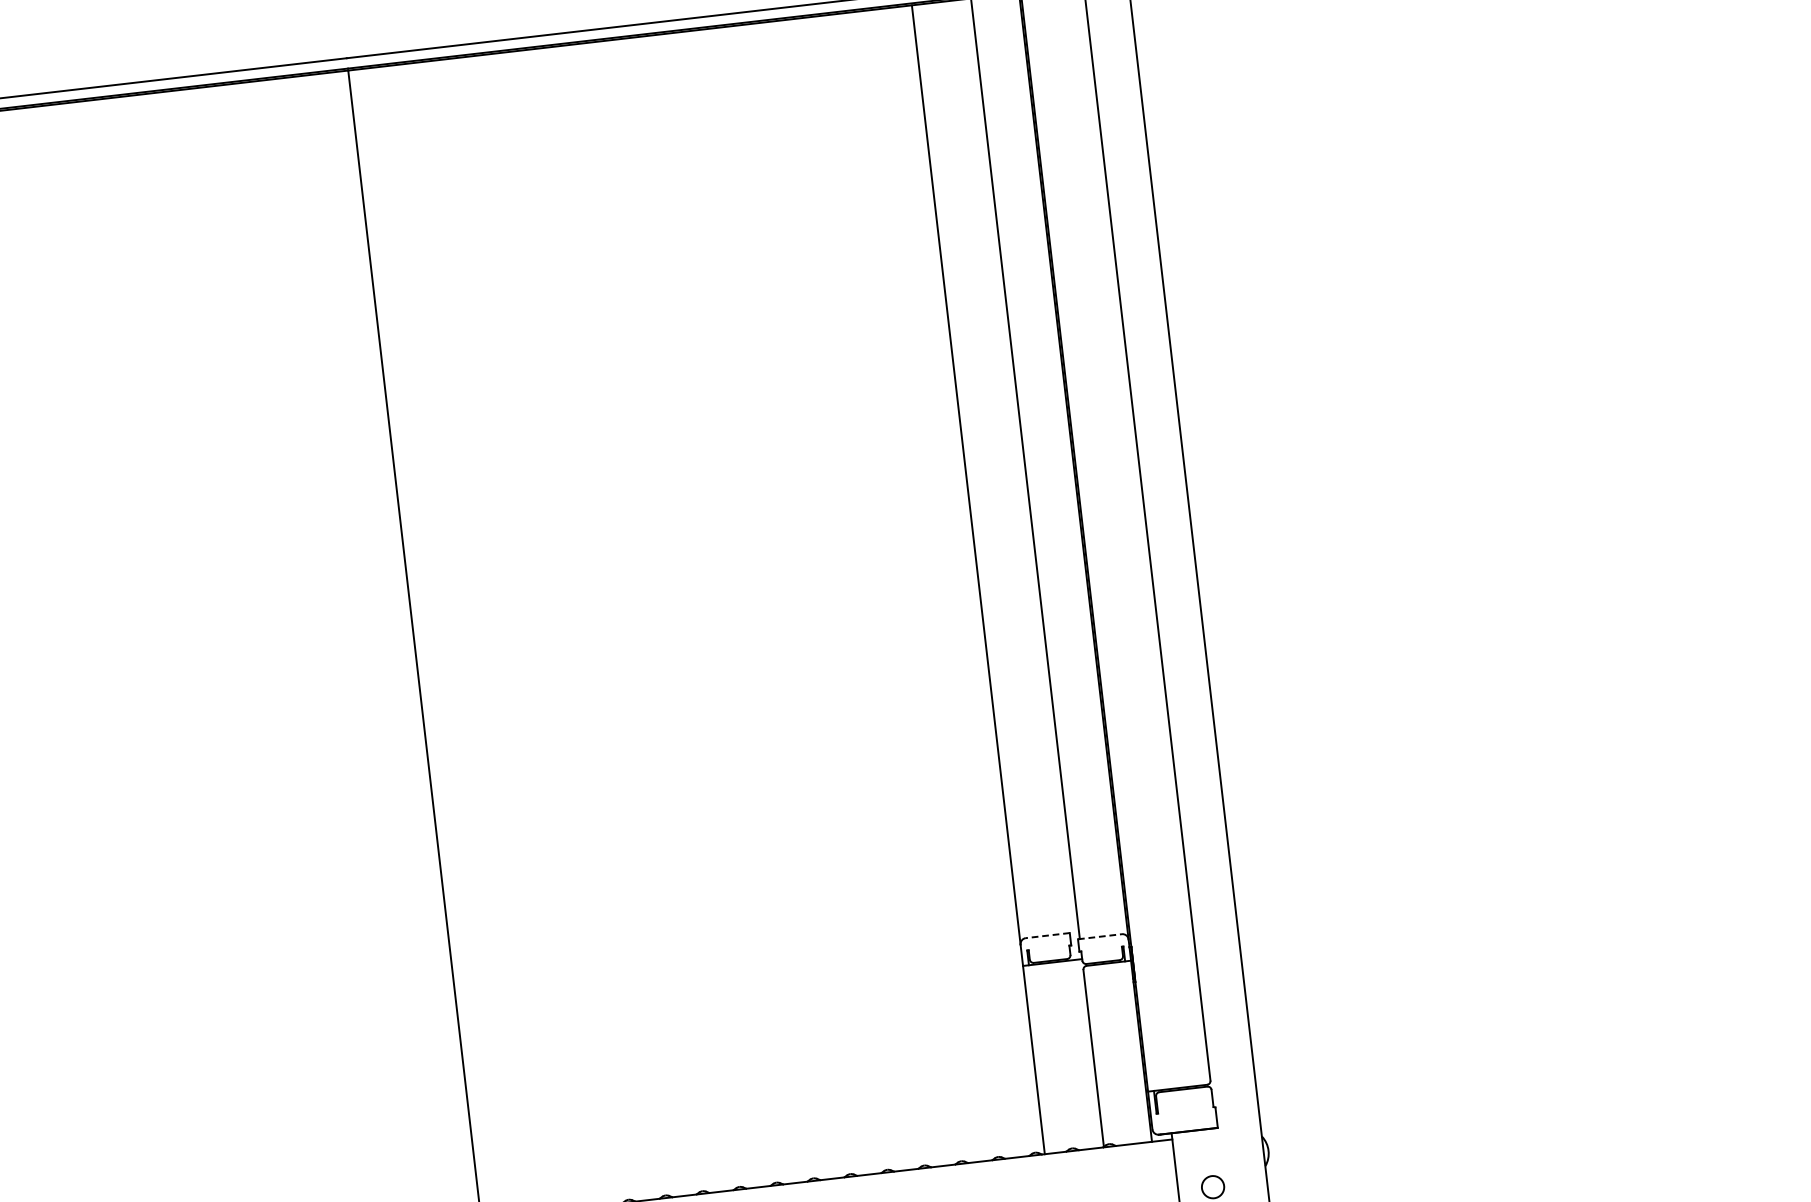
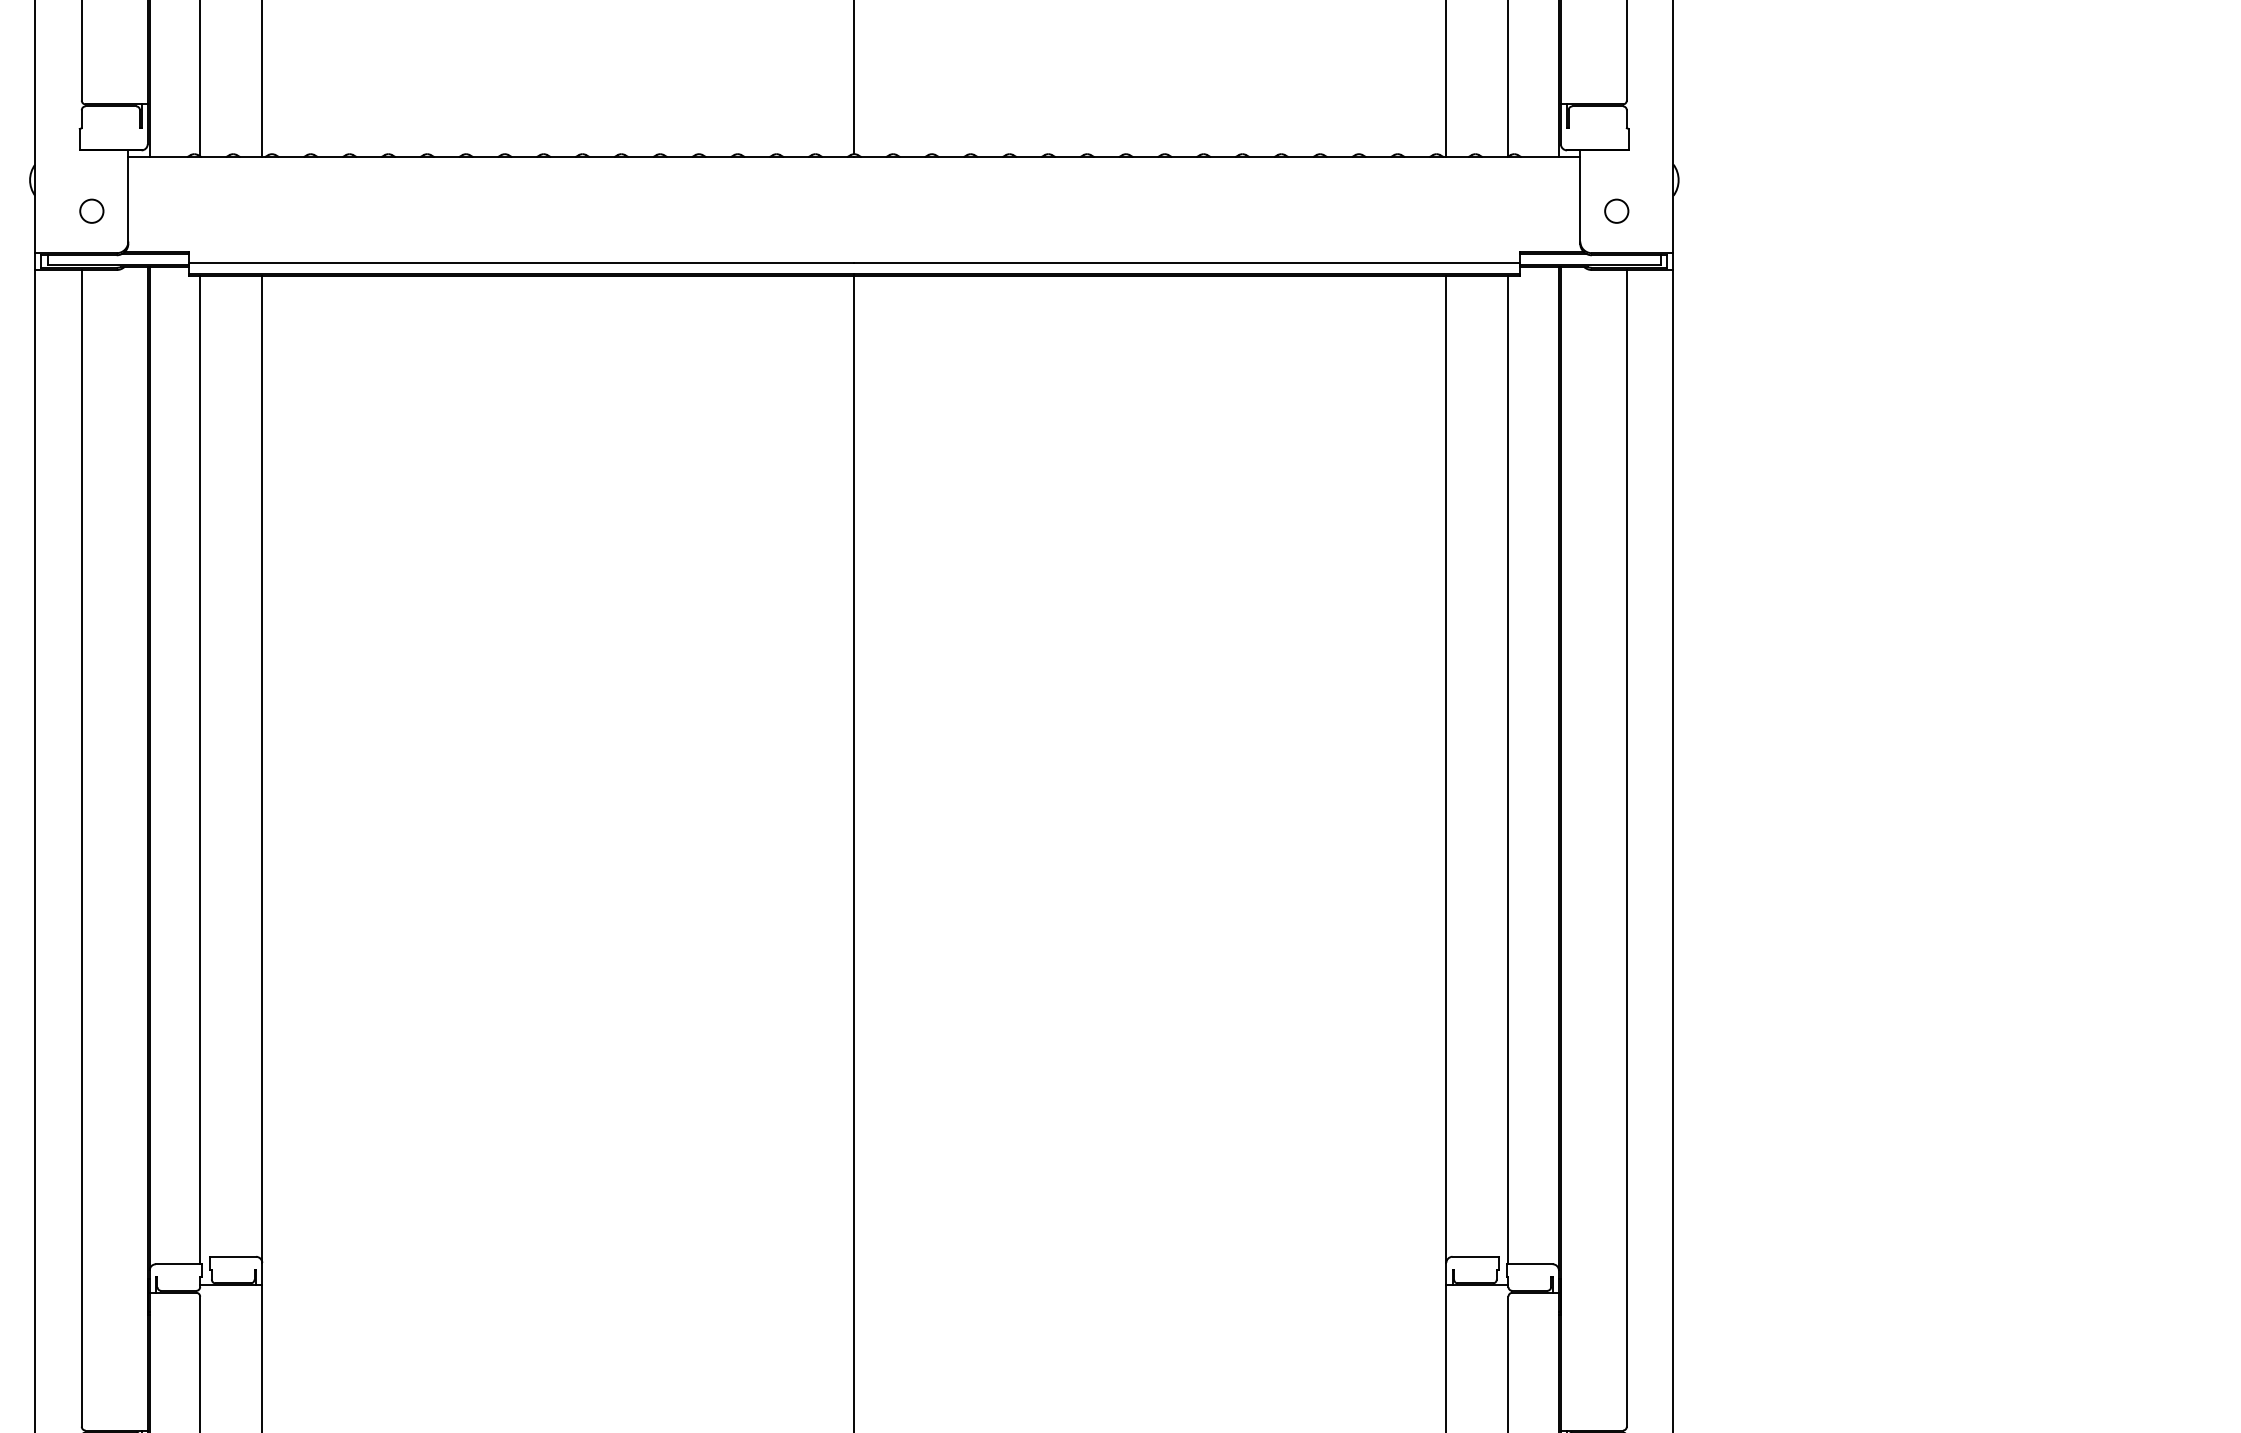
line: (1047, 935) -> (1475, 1256), dashed -> solid
line: (1100, 936) -> (1530, 1264), dashed -> solid

